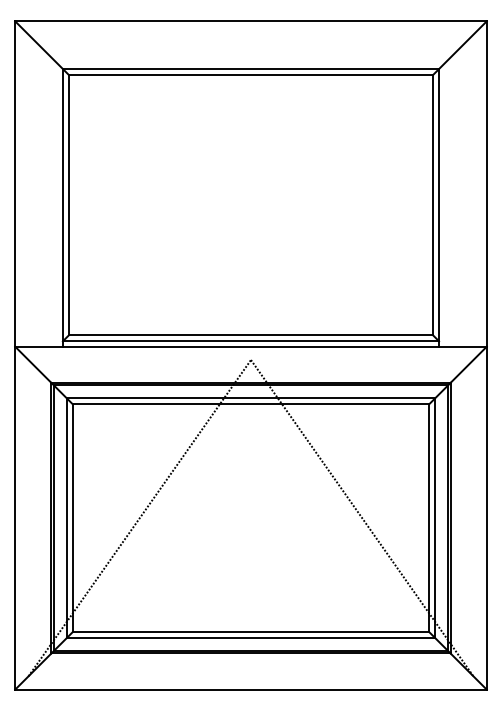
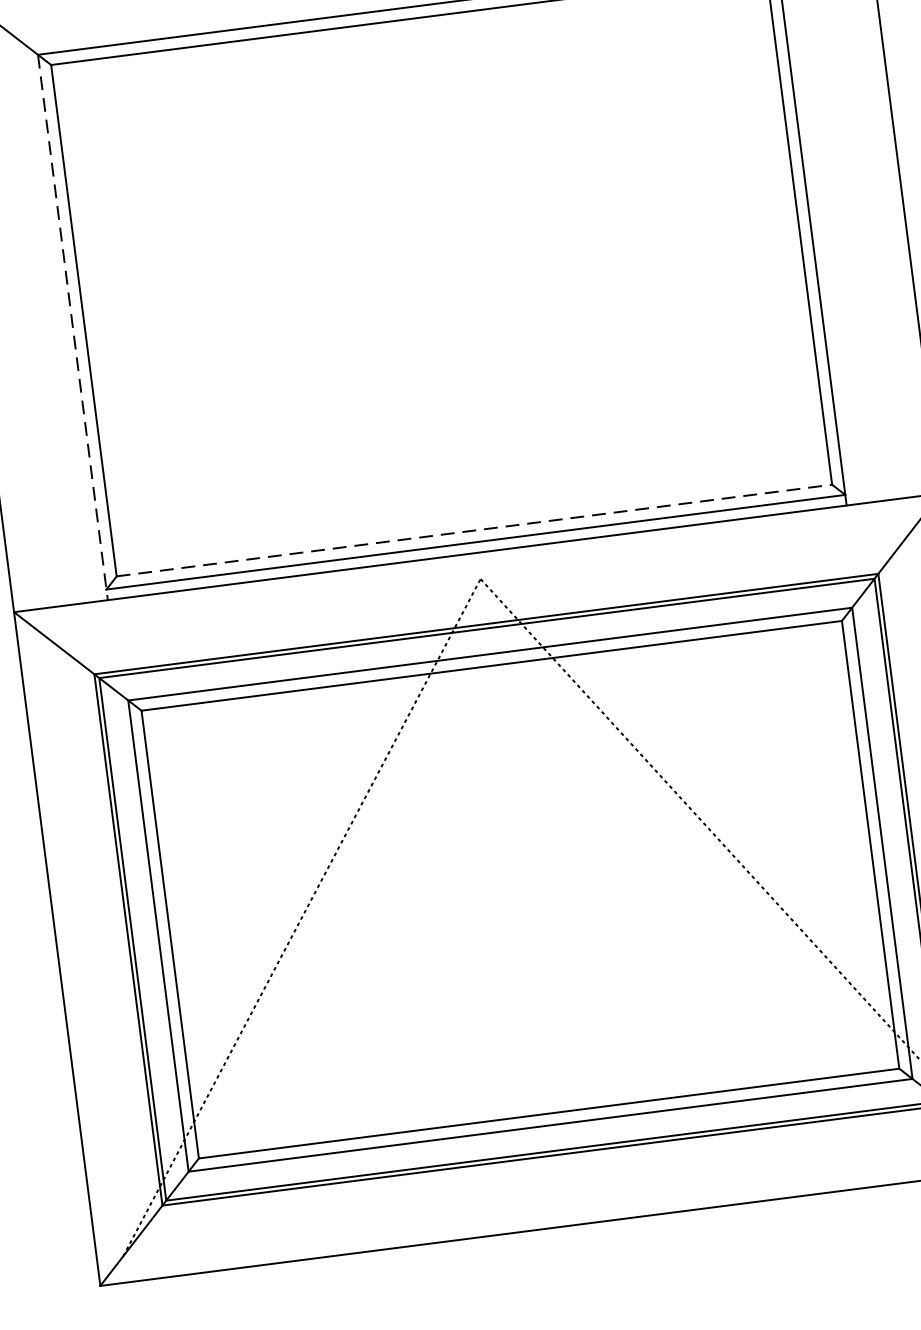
line: (62, 207) -> (71, 326), solid -> dashed
line: (251, 335) -> (475, 530), solid -> dashed

